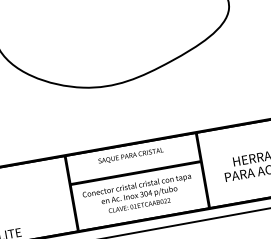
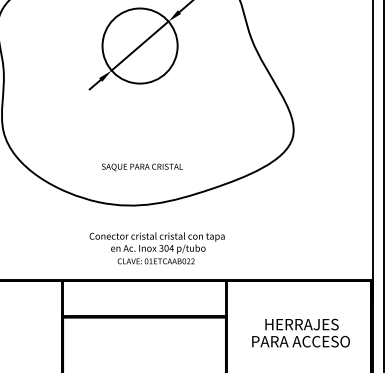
text: (131, 156) -> (142, 167), moved
text: (138, 195) -> (156, 248), moved

